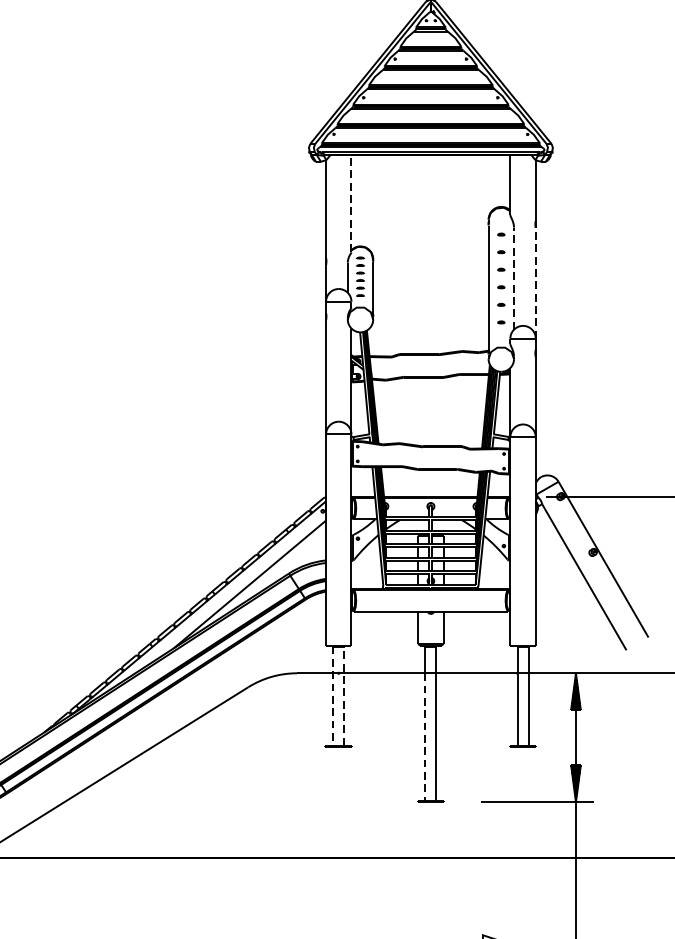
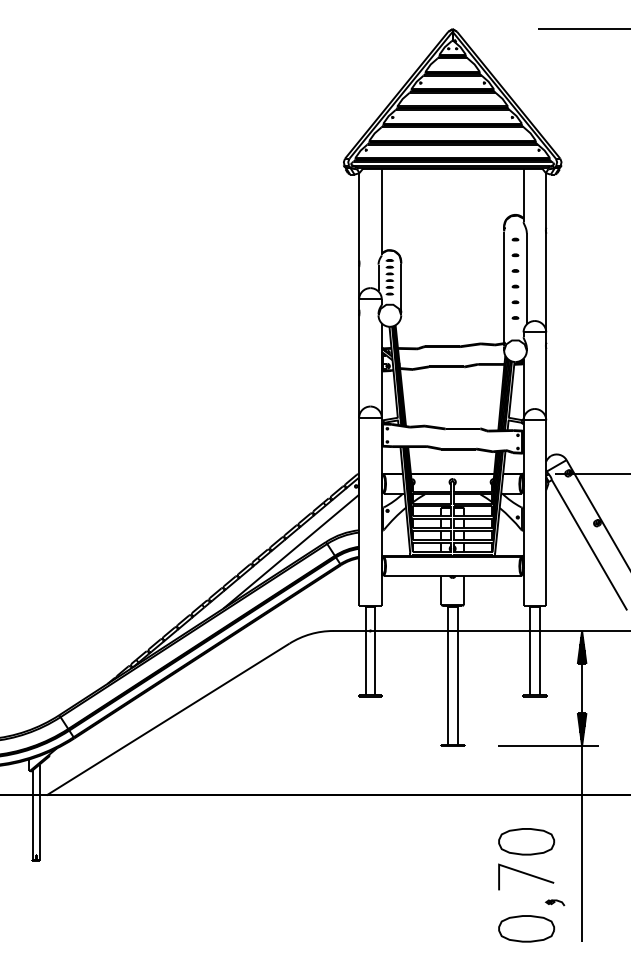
line: (351, 203) -> (381, 211), dashed -> solid
line: (513, 278) -> (526, 278), dashed -> solid
line: (536, 282) -> (546, 282), dashed -> solid
line: (344, 695) -> (375, 650), dashed -> solid
line: (333, 696) -> (365, 651), dashed -> solid
line: (425, 736) -> (447, 687), dashed -> solid
part: (513, 909) -> (526, 841), added

